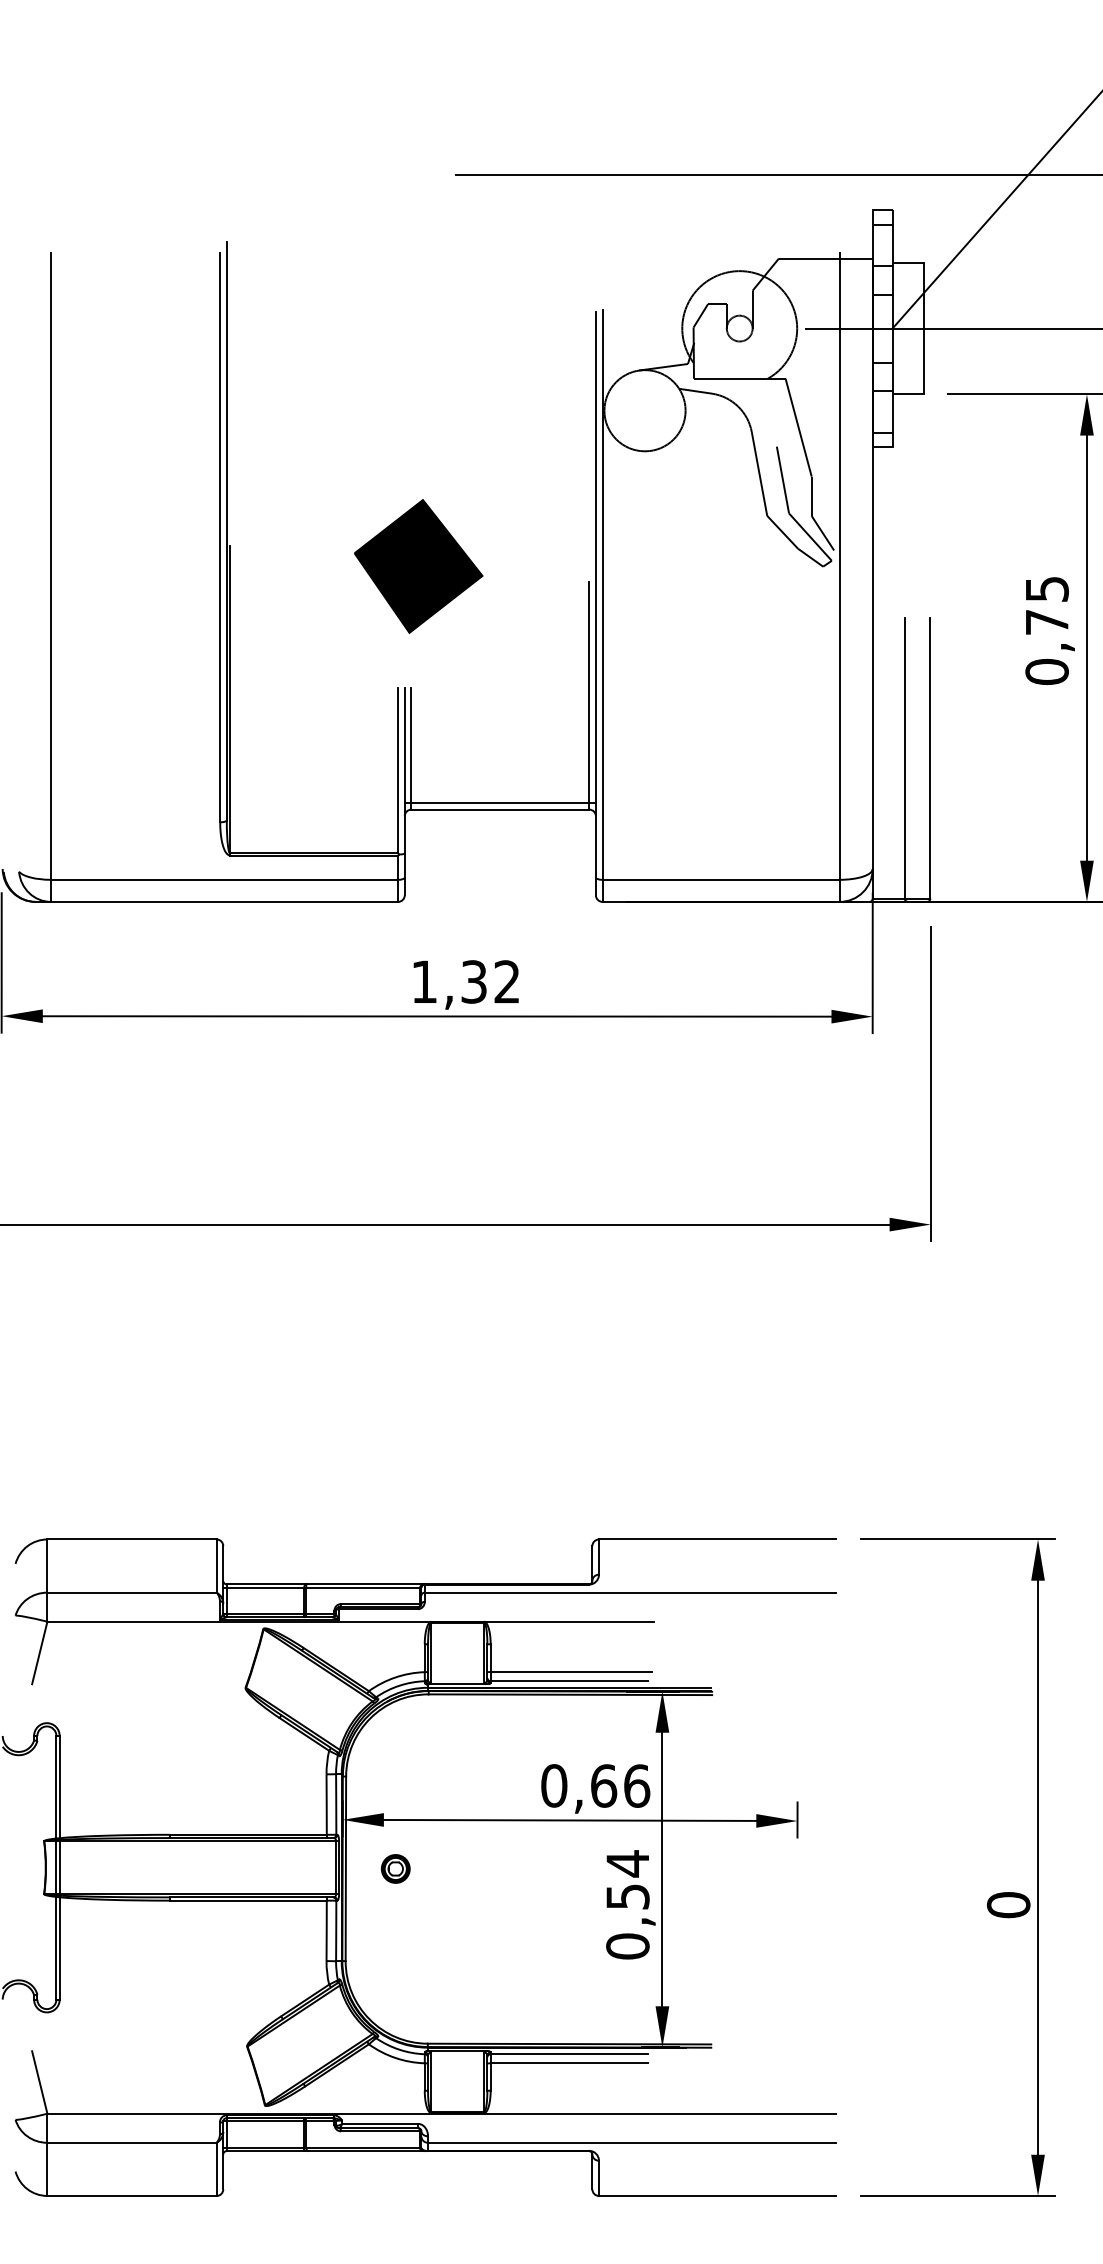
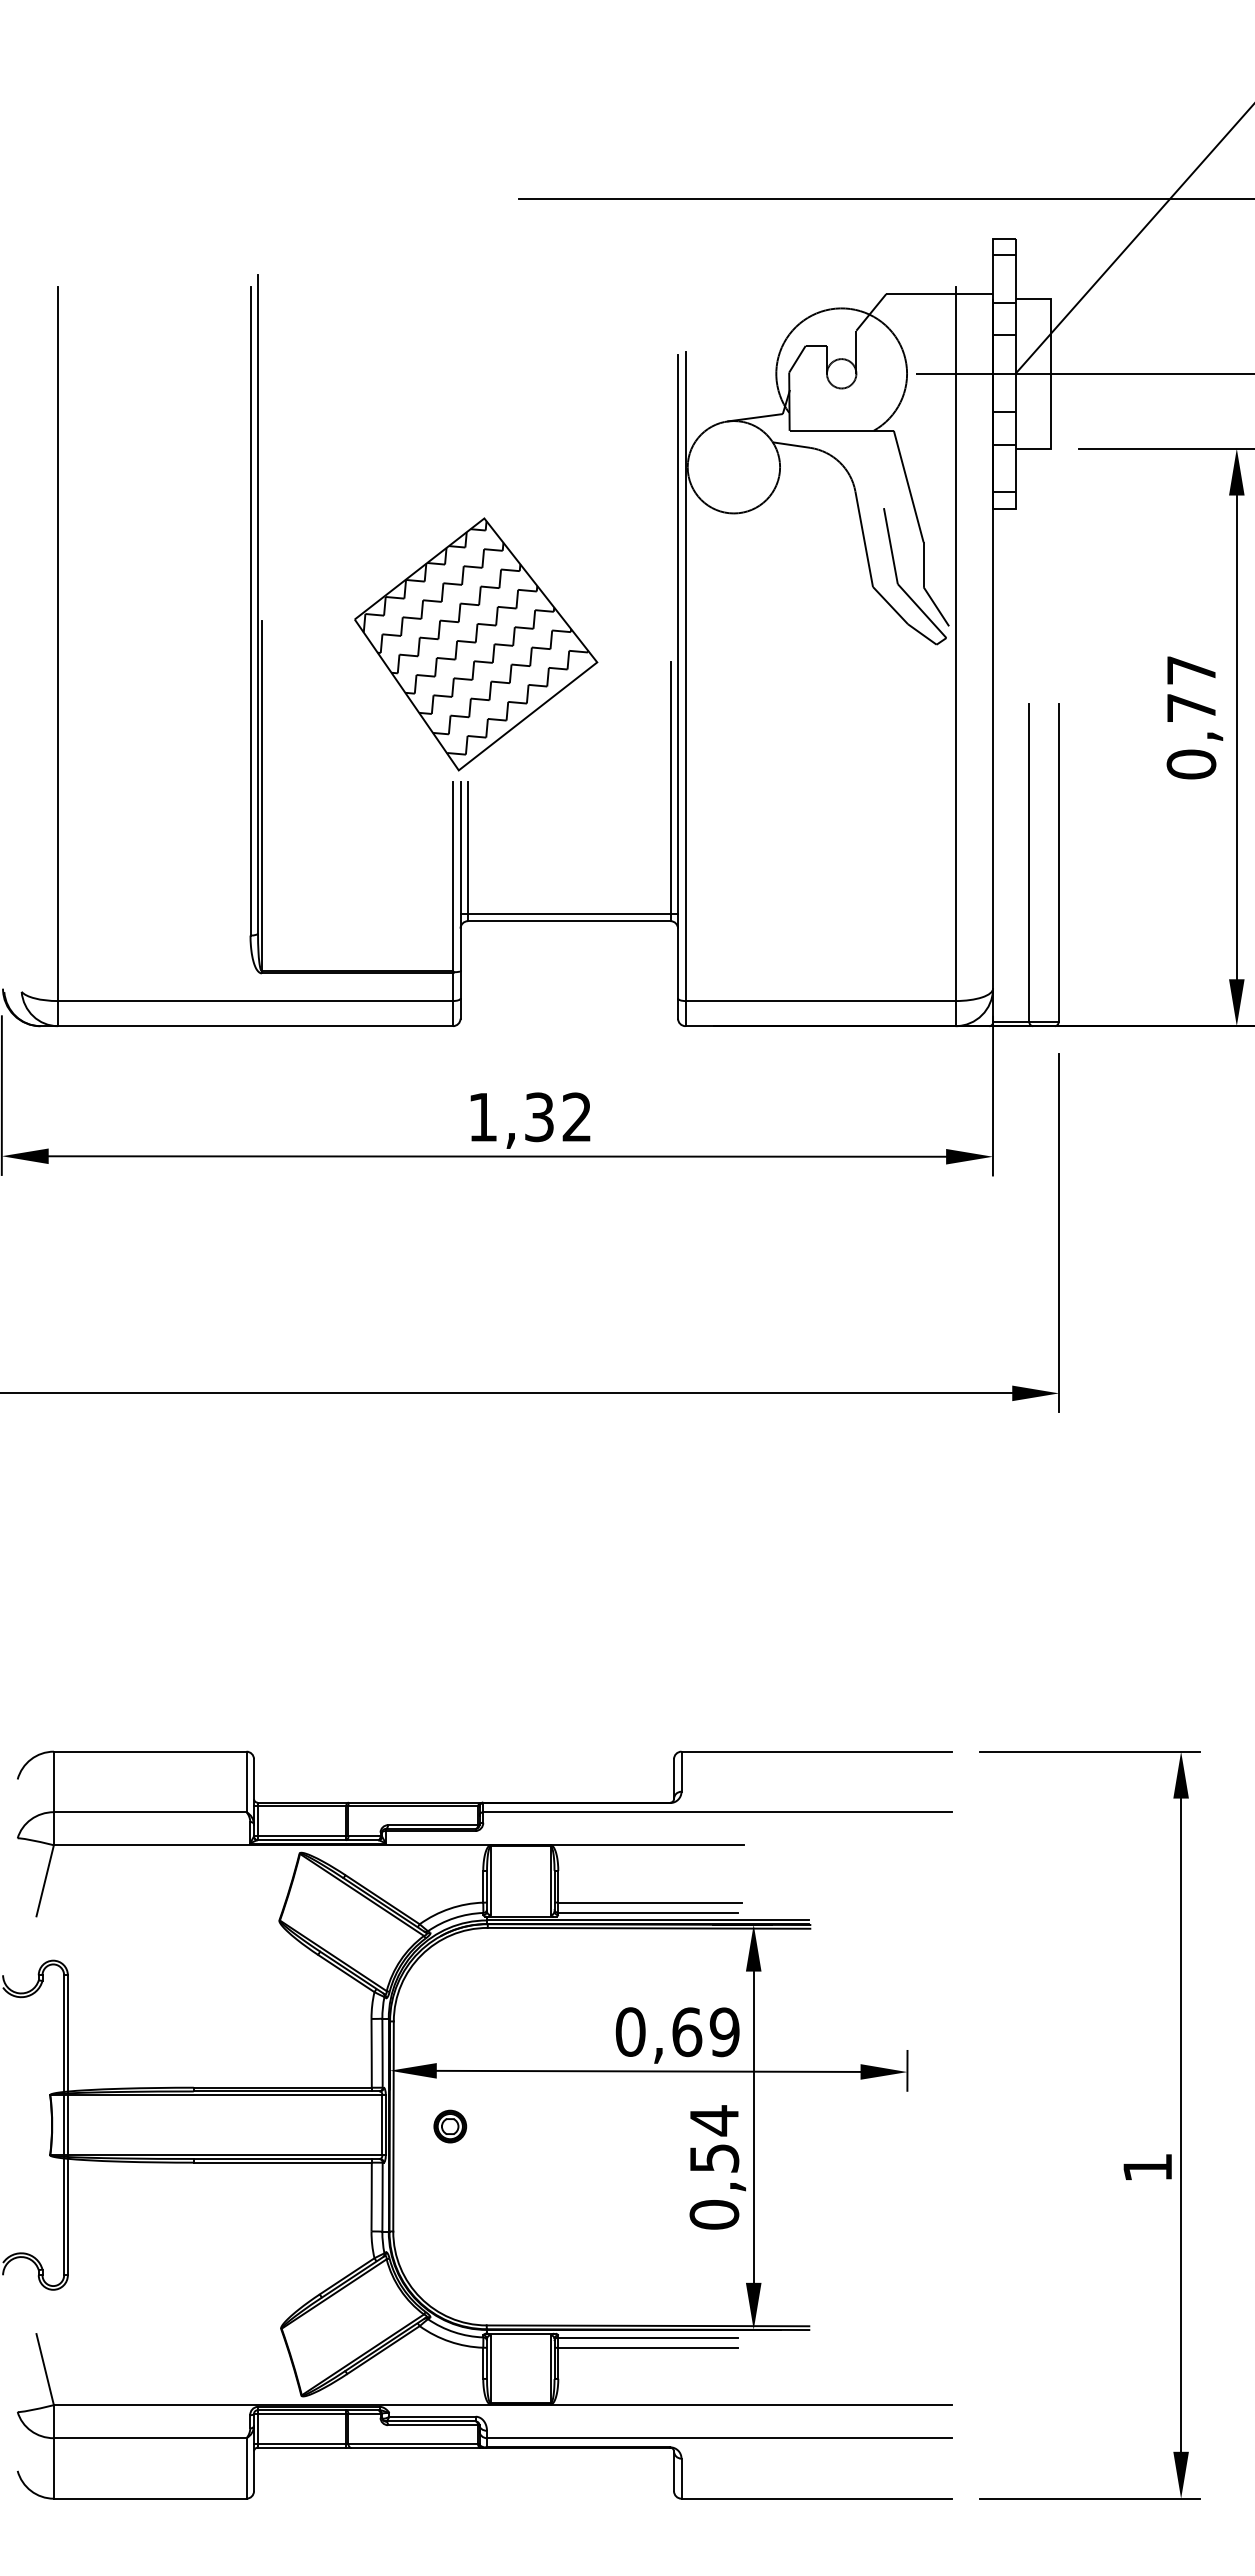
part: (418, 566) -> (476, 644), size x1.67
text: (1047, 589) -> (1191, 670), 0,75 -> 0,77
text: (636, 1786) -> (724, 2032), 0,66 -> 0,69
text: (1008, 1904) -> (1147, 2167), 0 -> 1

